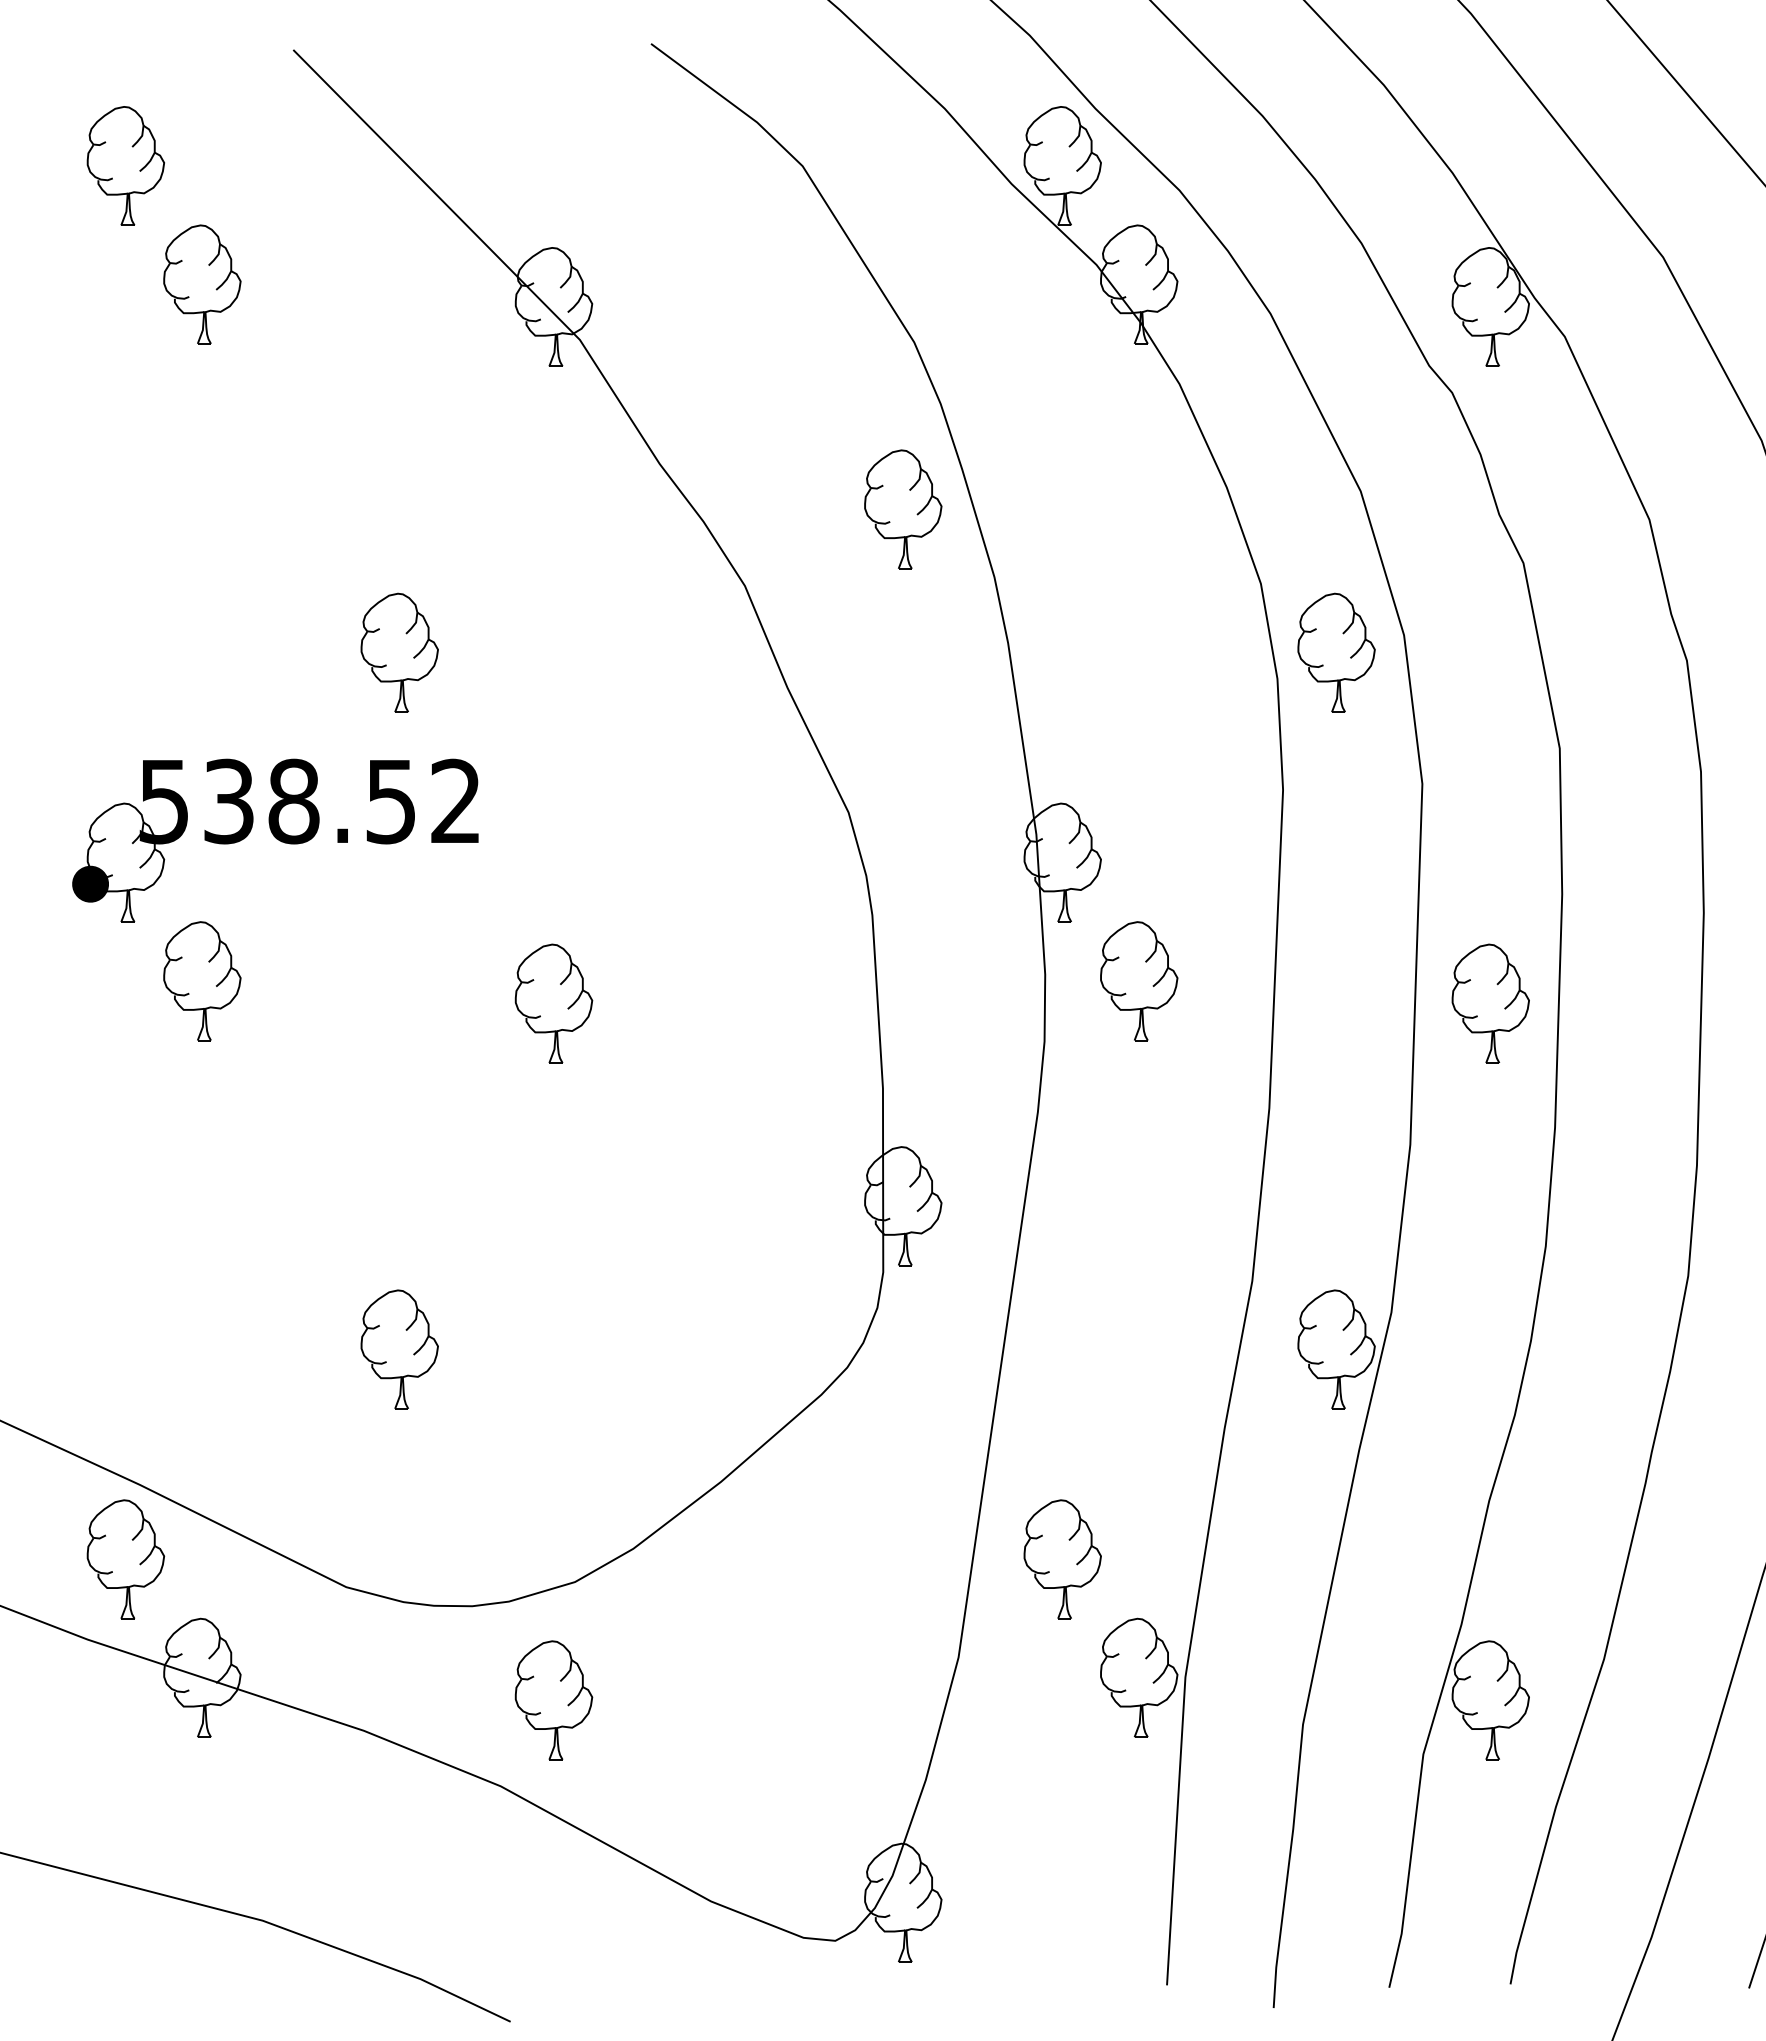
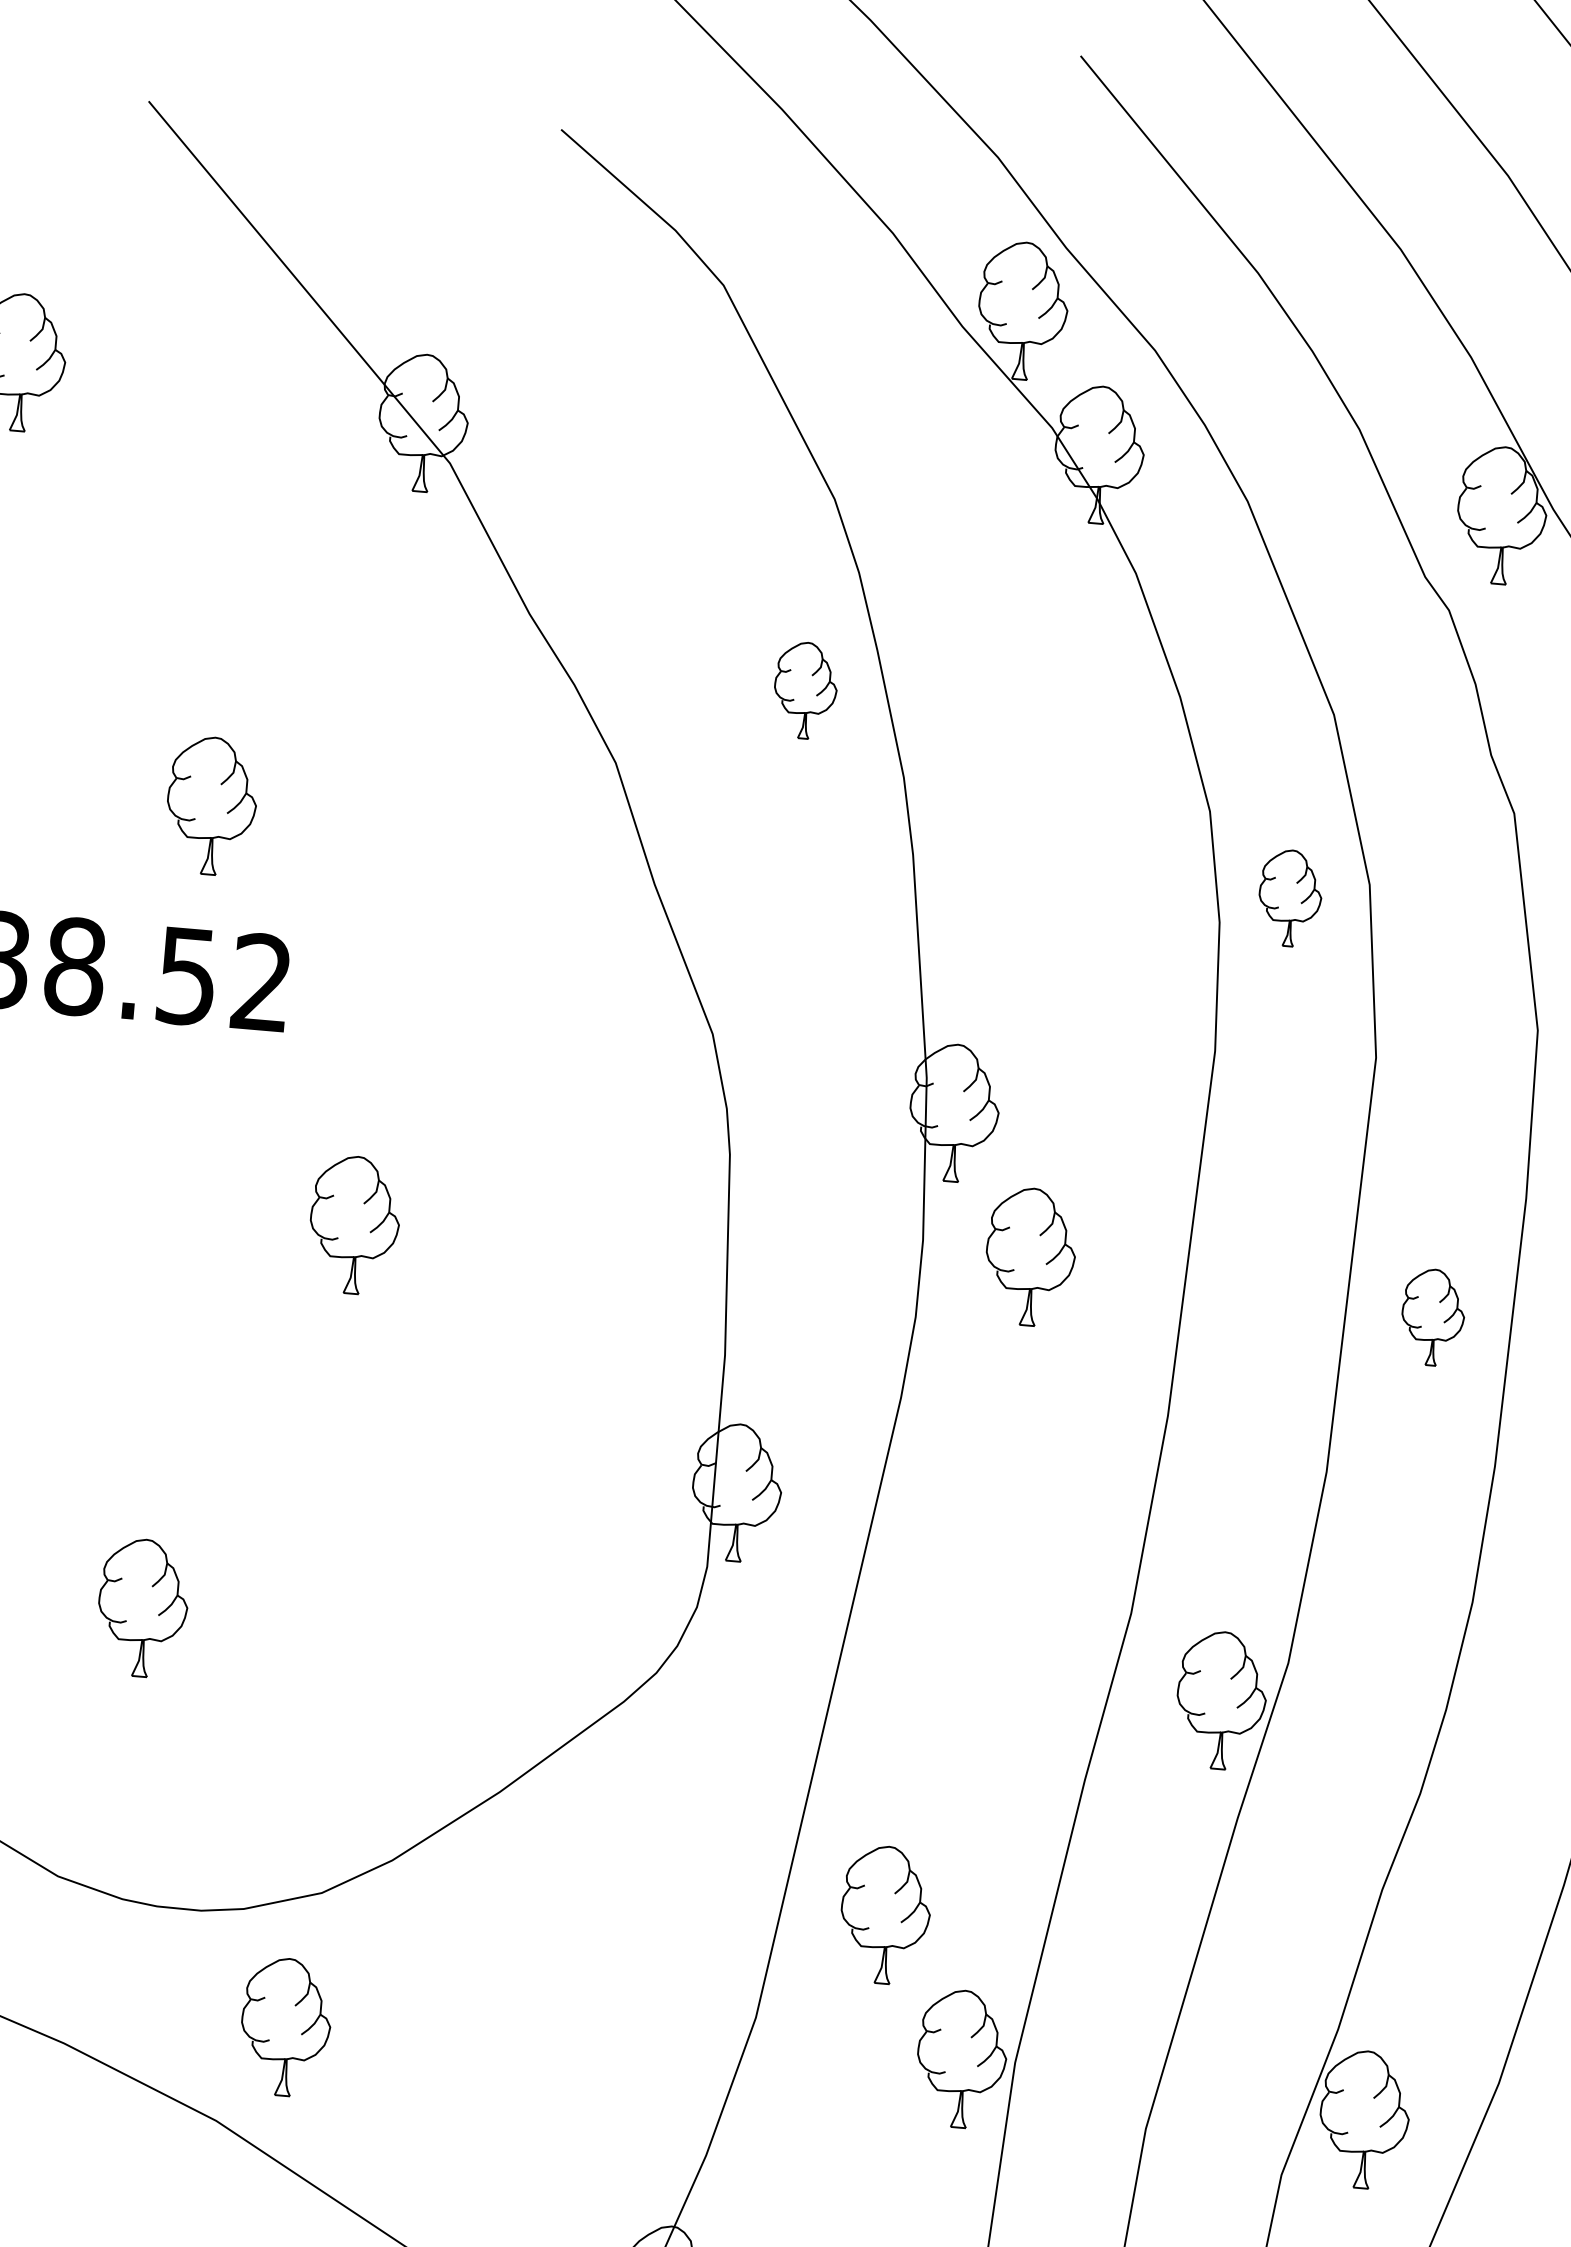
part: (903, 509) -> (805, 690), size x0.7
part: (1336, 652) -> (1290, 897), size x0.7
part: (1490, 1003) -> (1432, 1317), size x0.7

